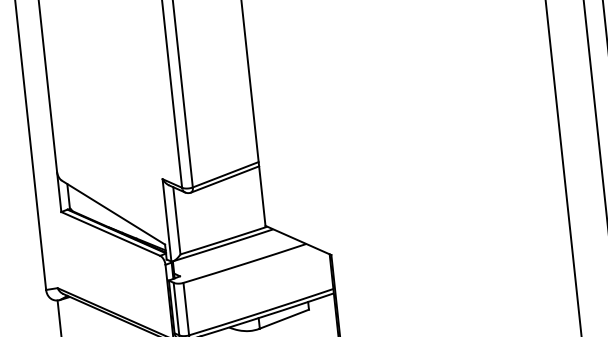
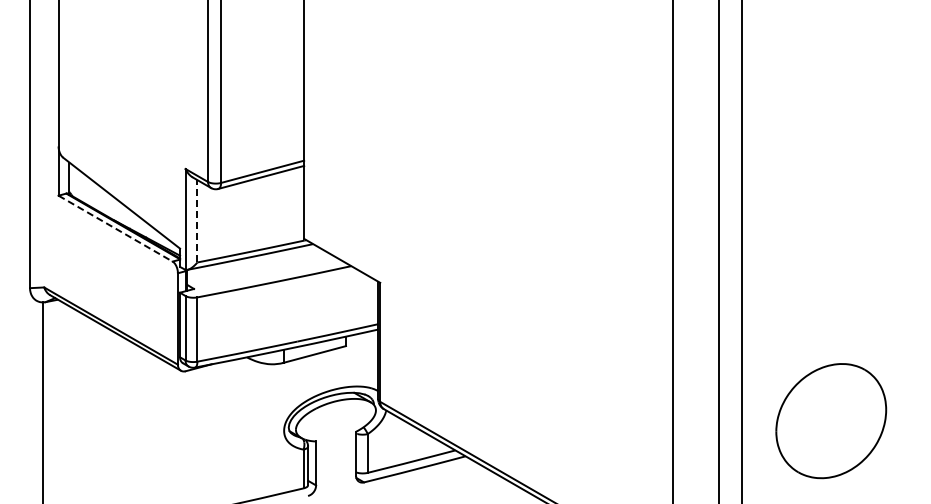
line: (176, 220) -> (197, 220), solid -> dashed
line: (110, 233) -> (115, 228), solid -> dashed

